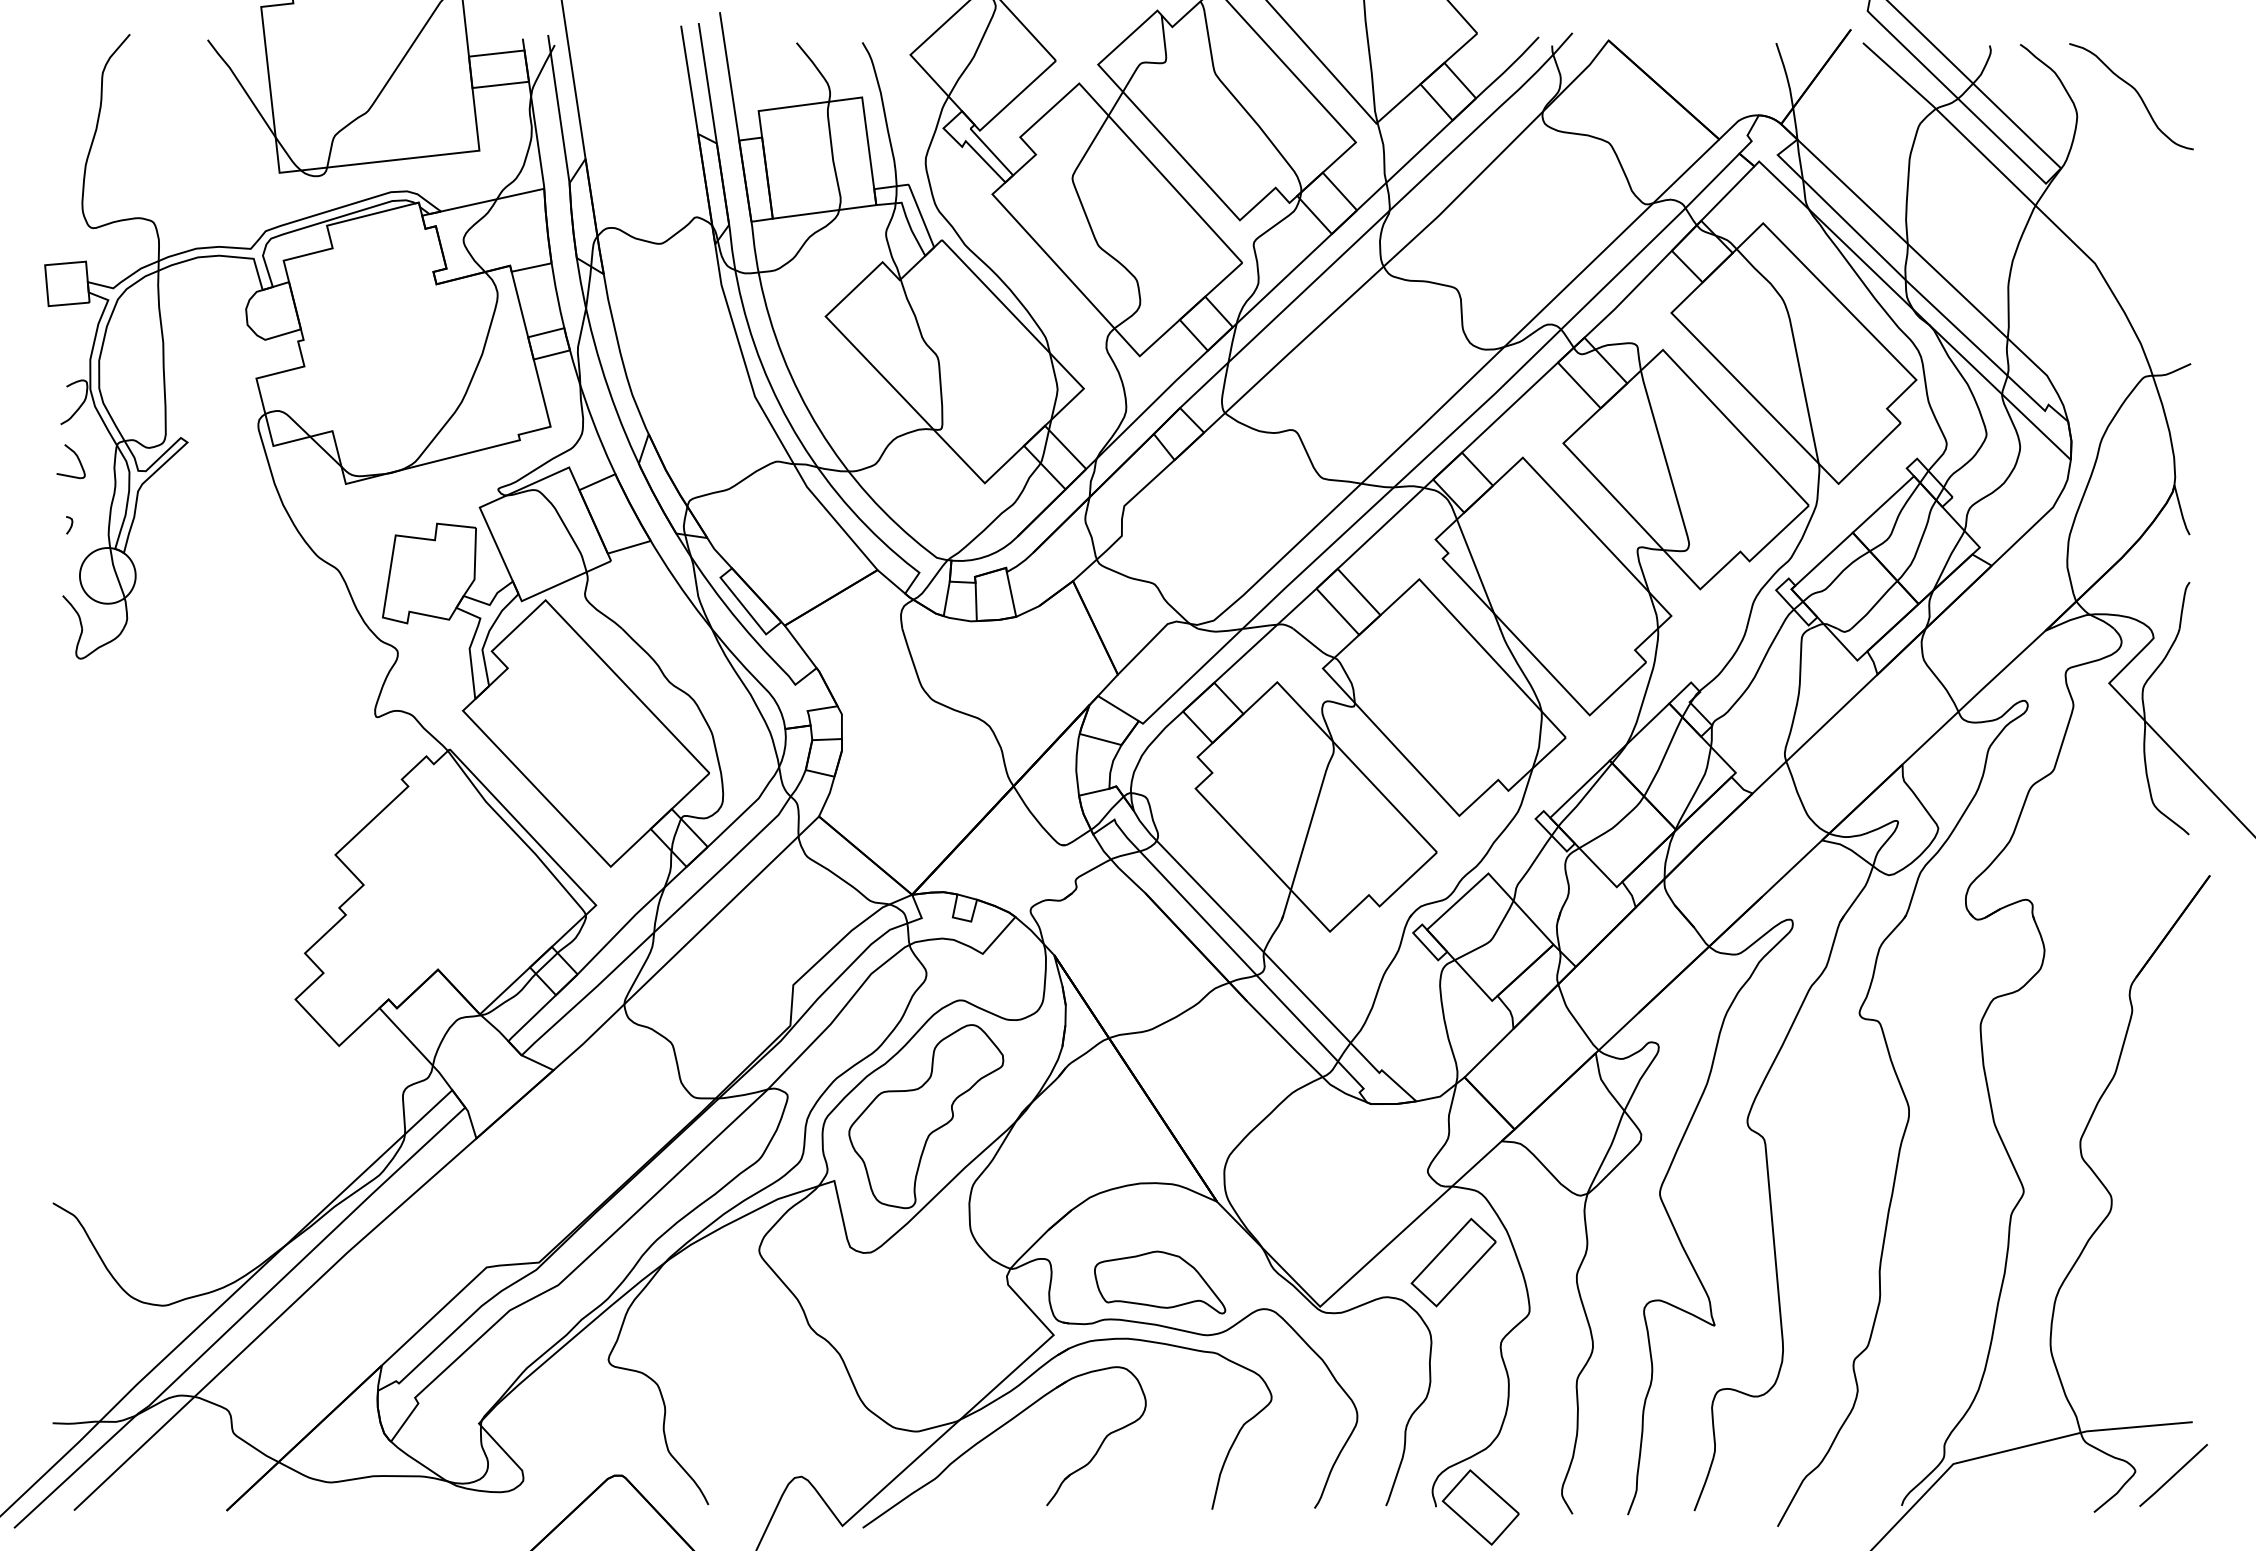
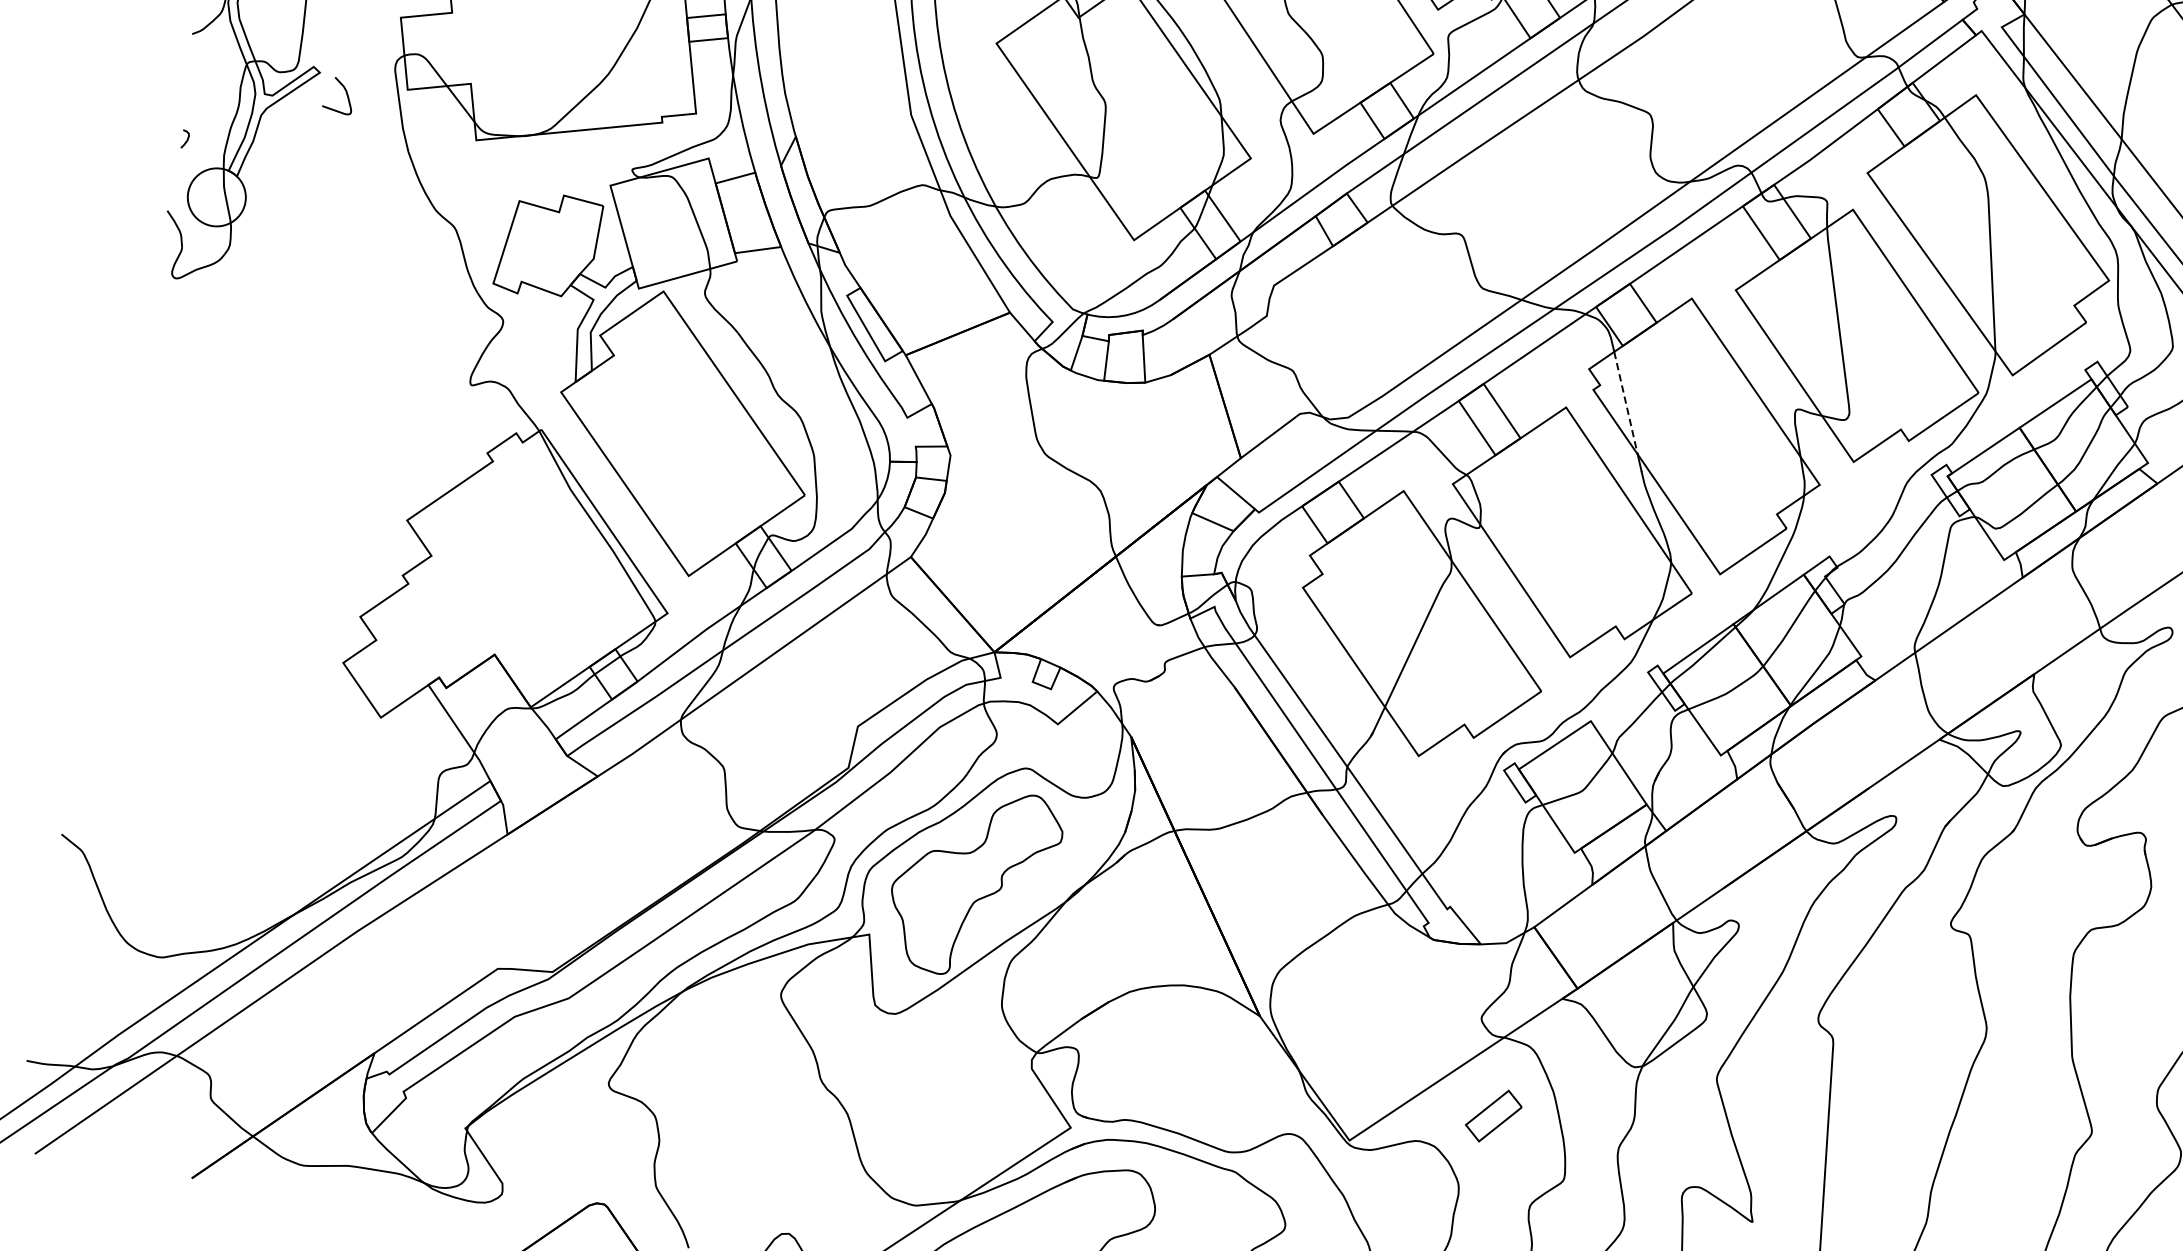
curve: (76, 457) -> (345, 92), moved
line: (1475, 566) -> (1625, 403), solid -> dashed
part: (1453, 1262) -> (1493, 1116), size x0.6
part: (1160, 1282) -> (1188, 1090), removed

